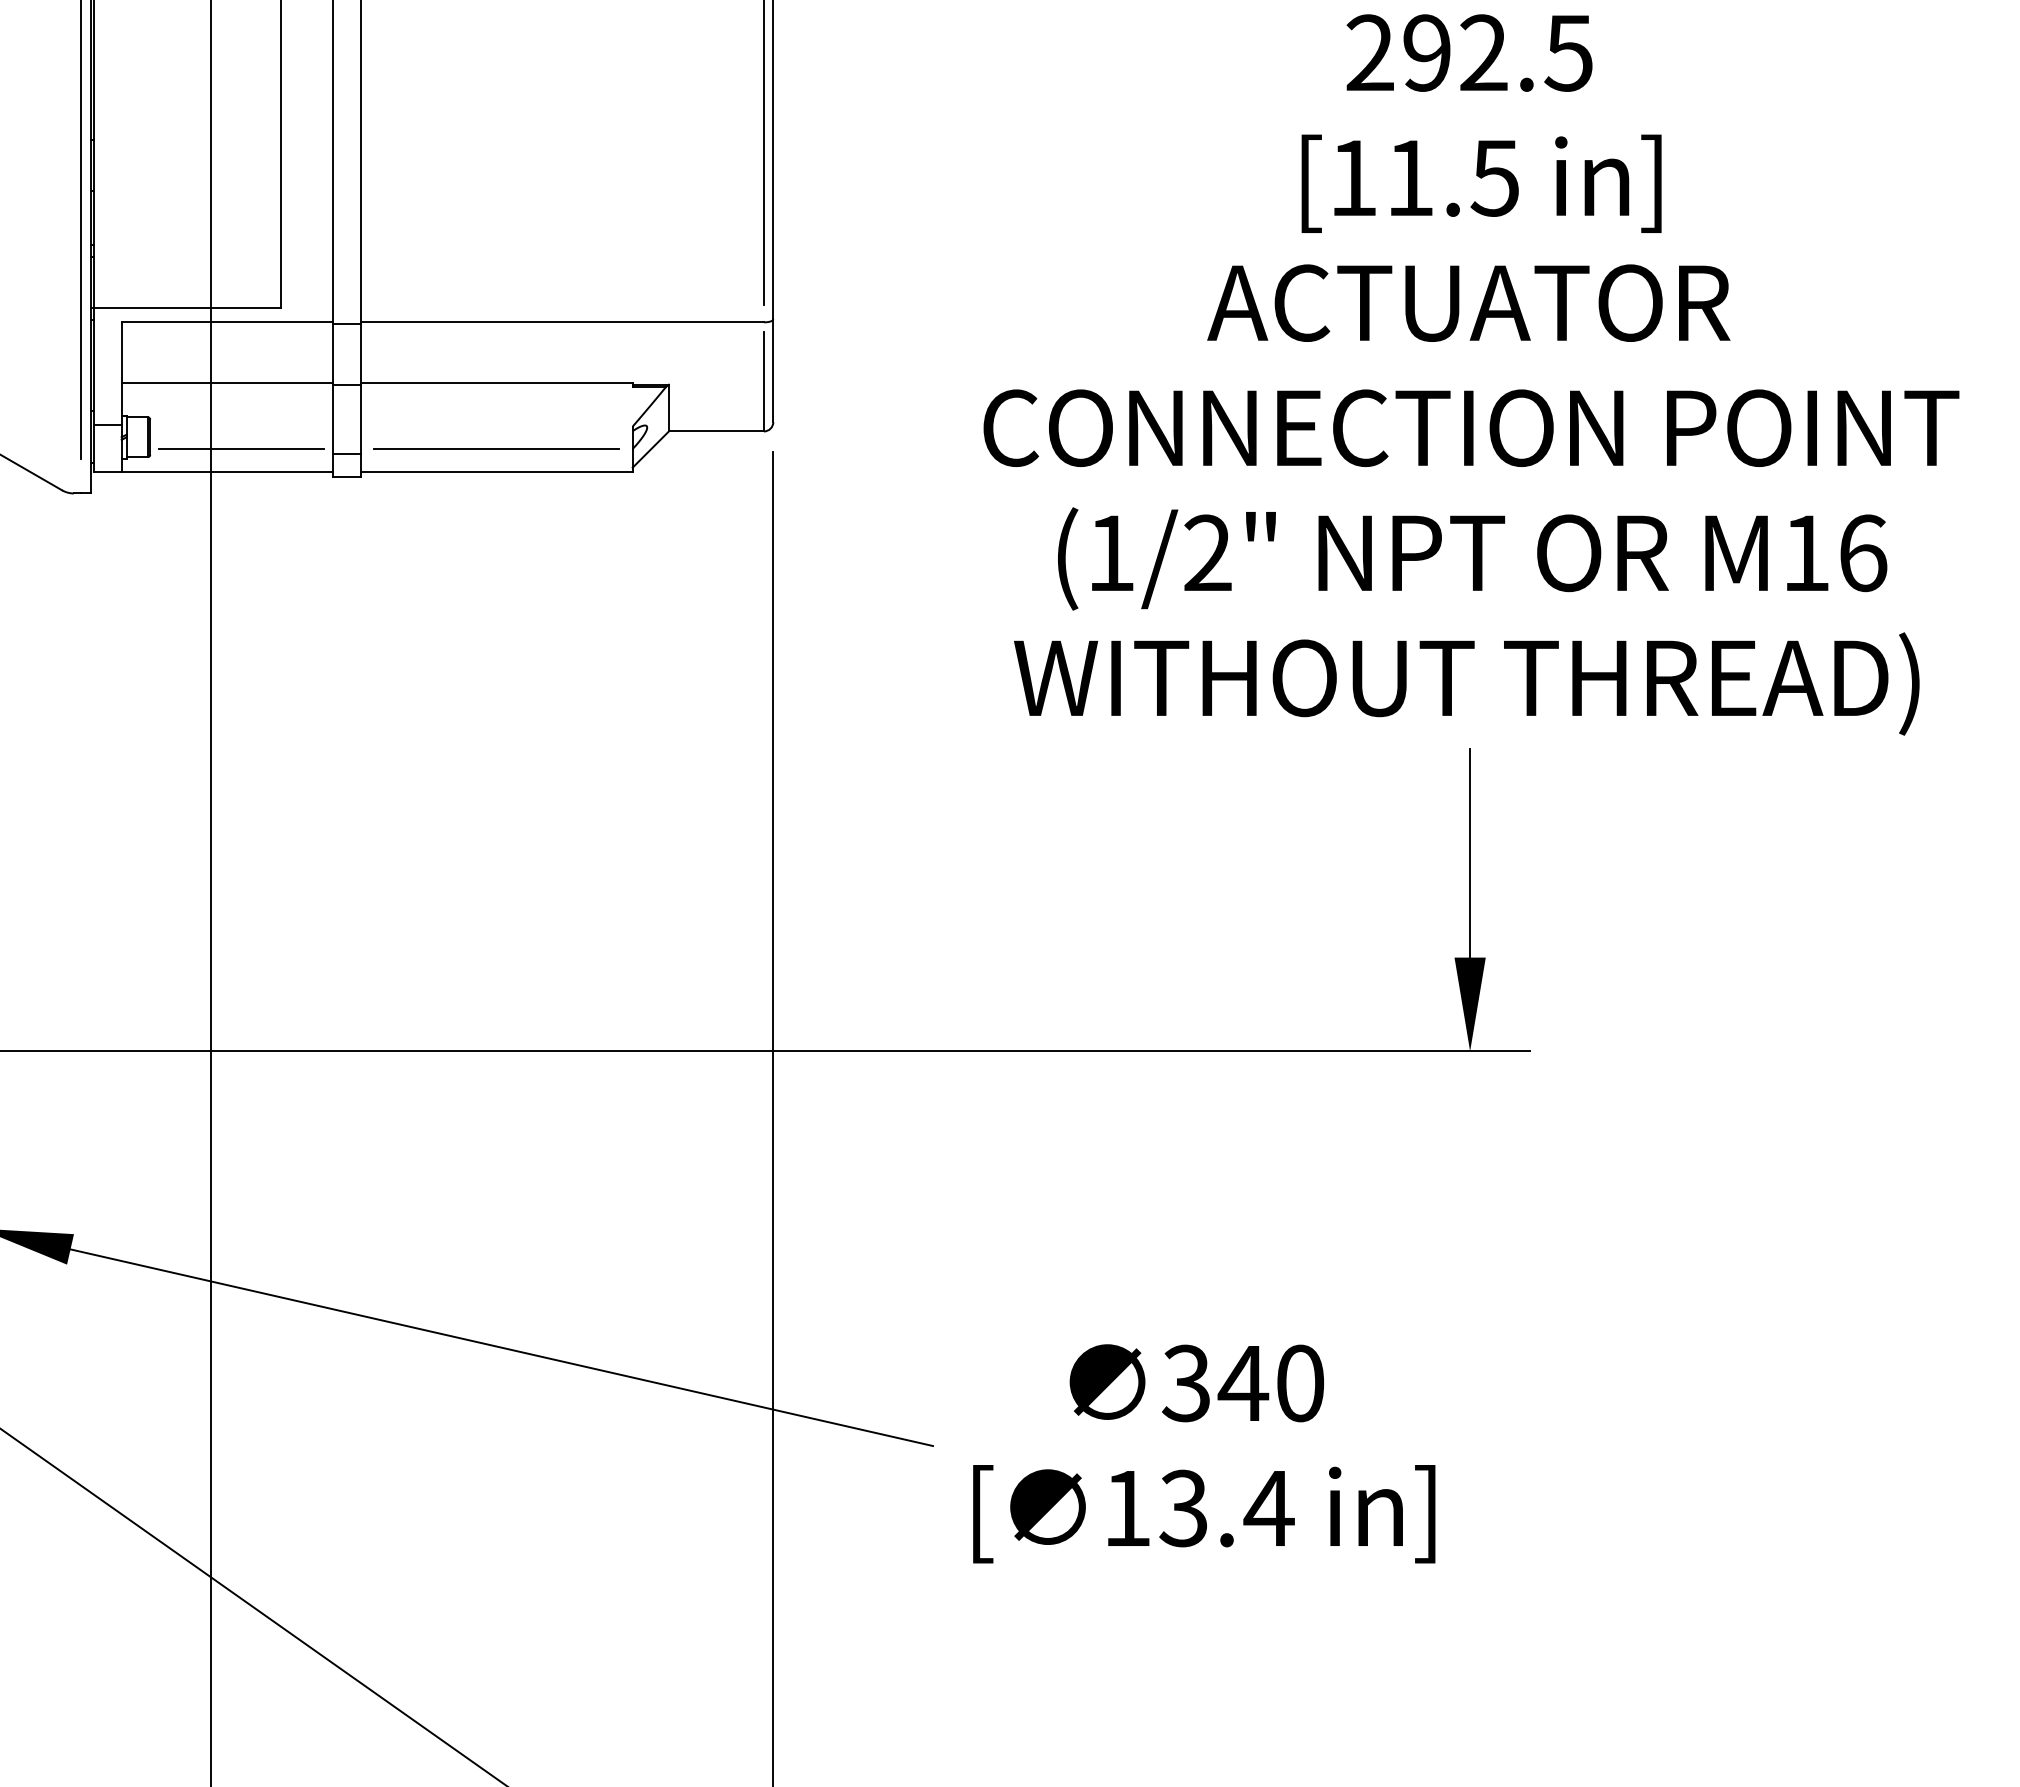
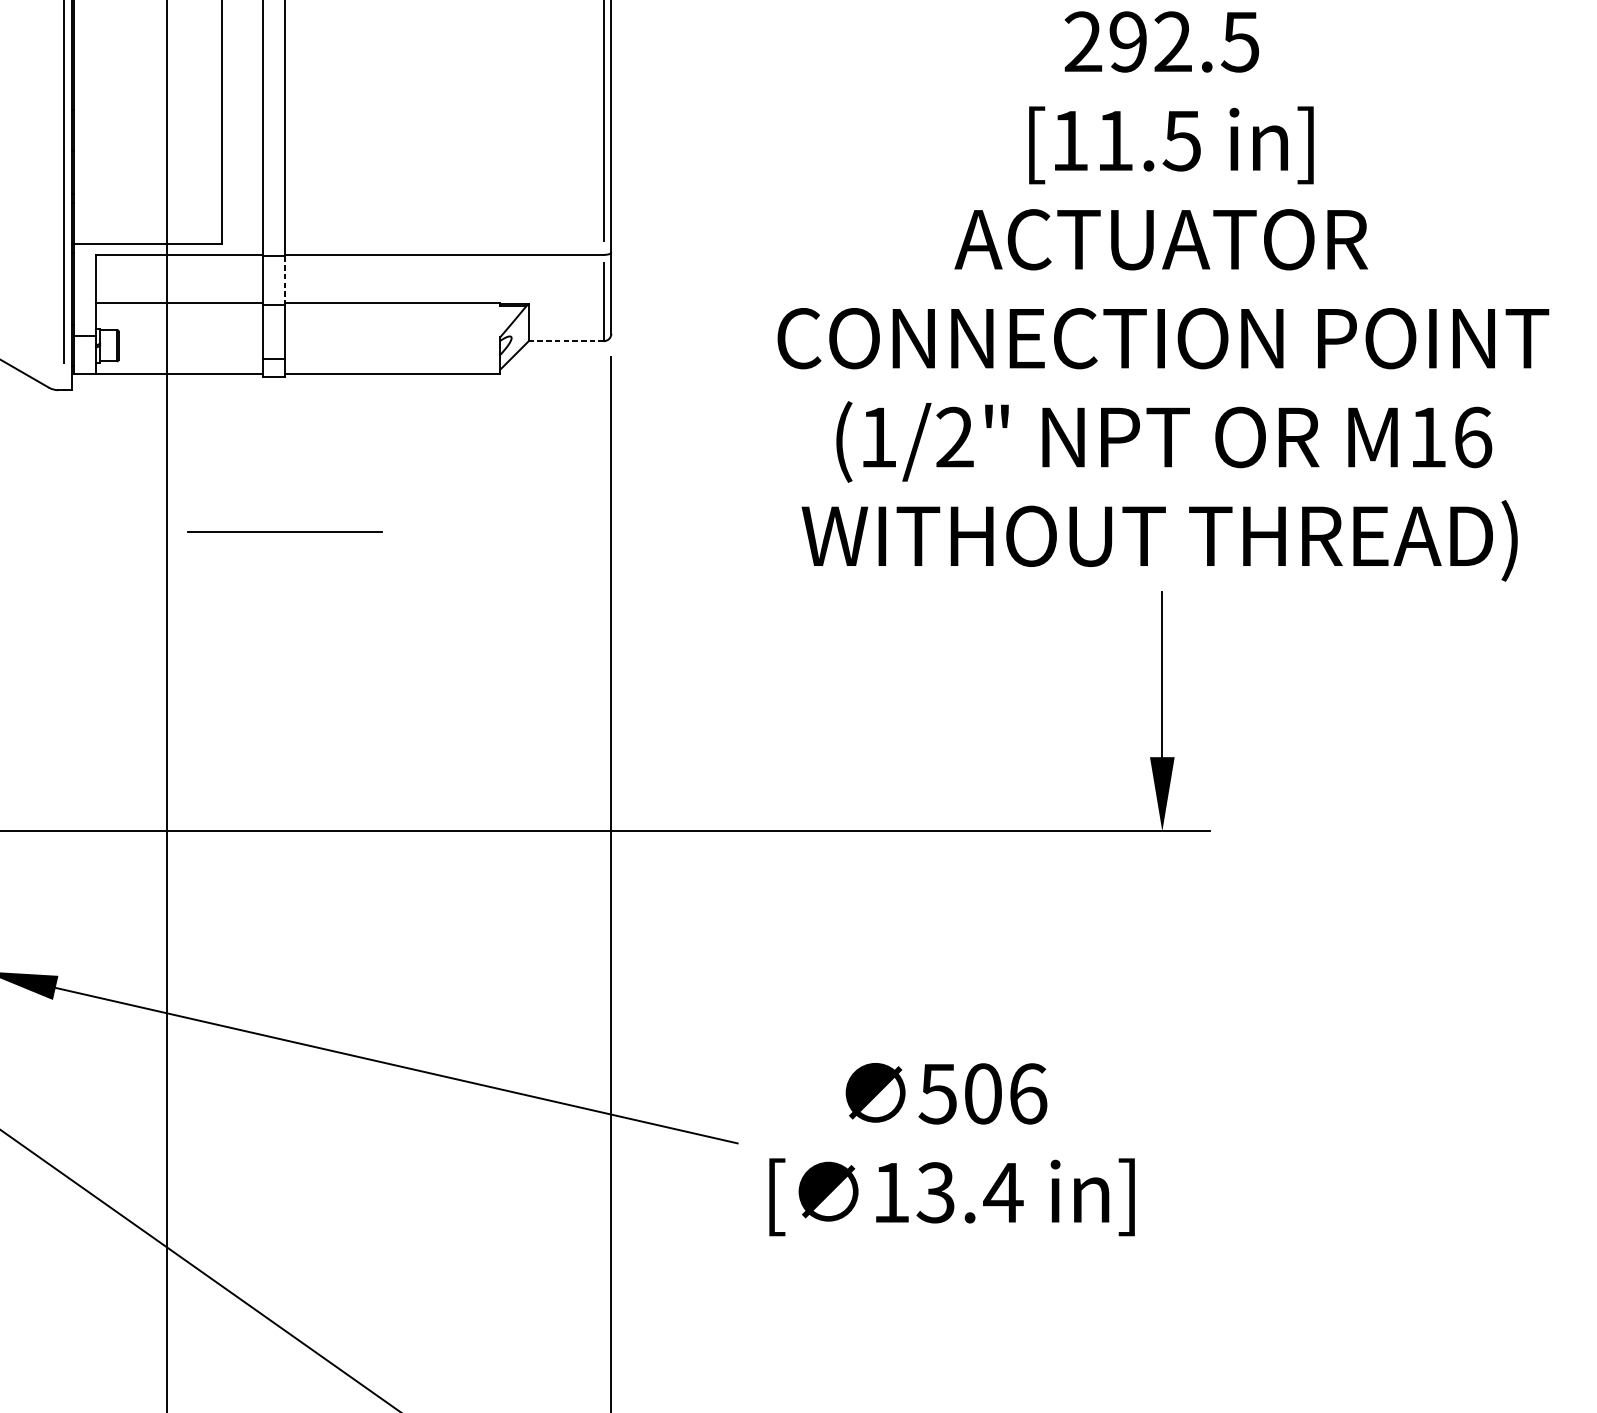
line: (360, 354) -> (284, 280), solid -> dashed
line: (716, 431) -> (566, 341), solid -> dashed
line: (241, 448) -> (190, 354), removed
line: (496, 448) -> (284, 531), moved
text: (1242, 1383) -> (982, 1093), 340 -> 506

